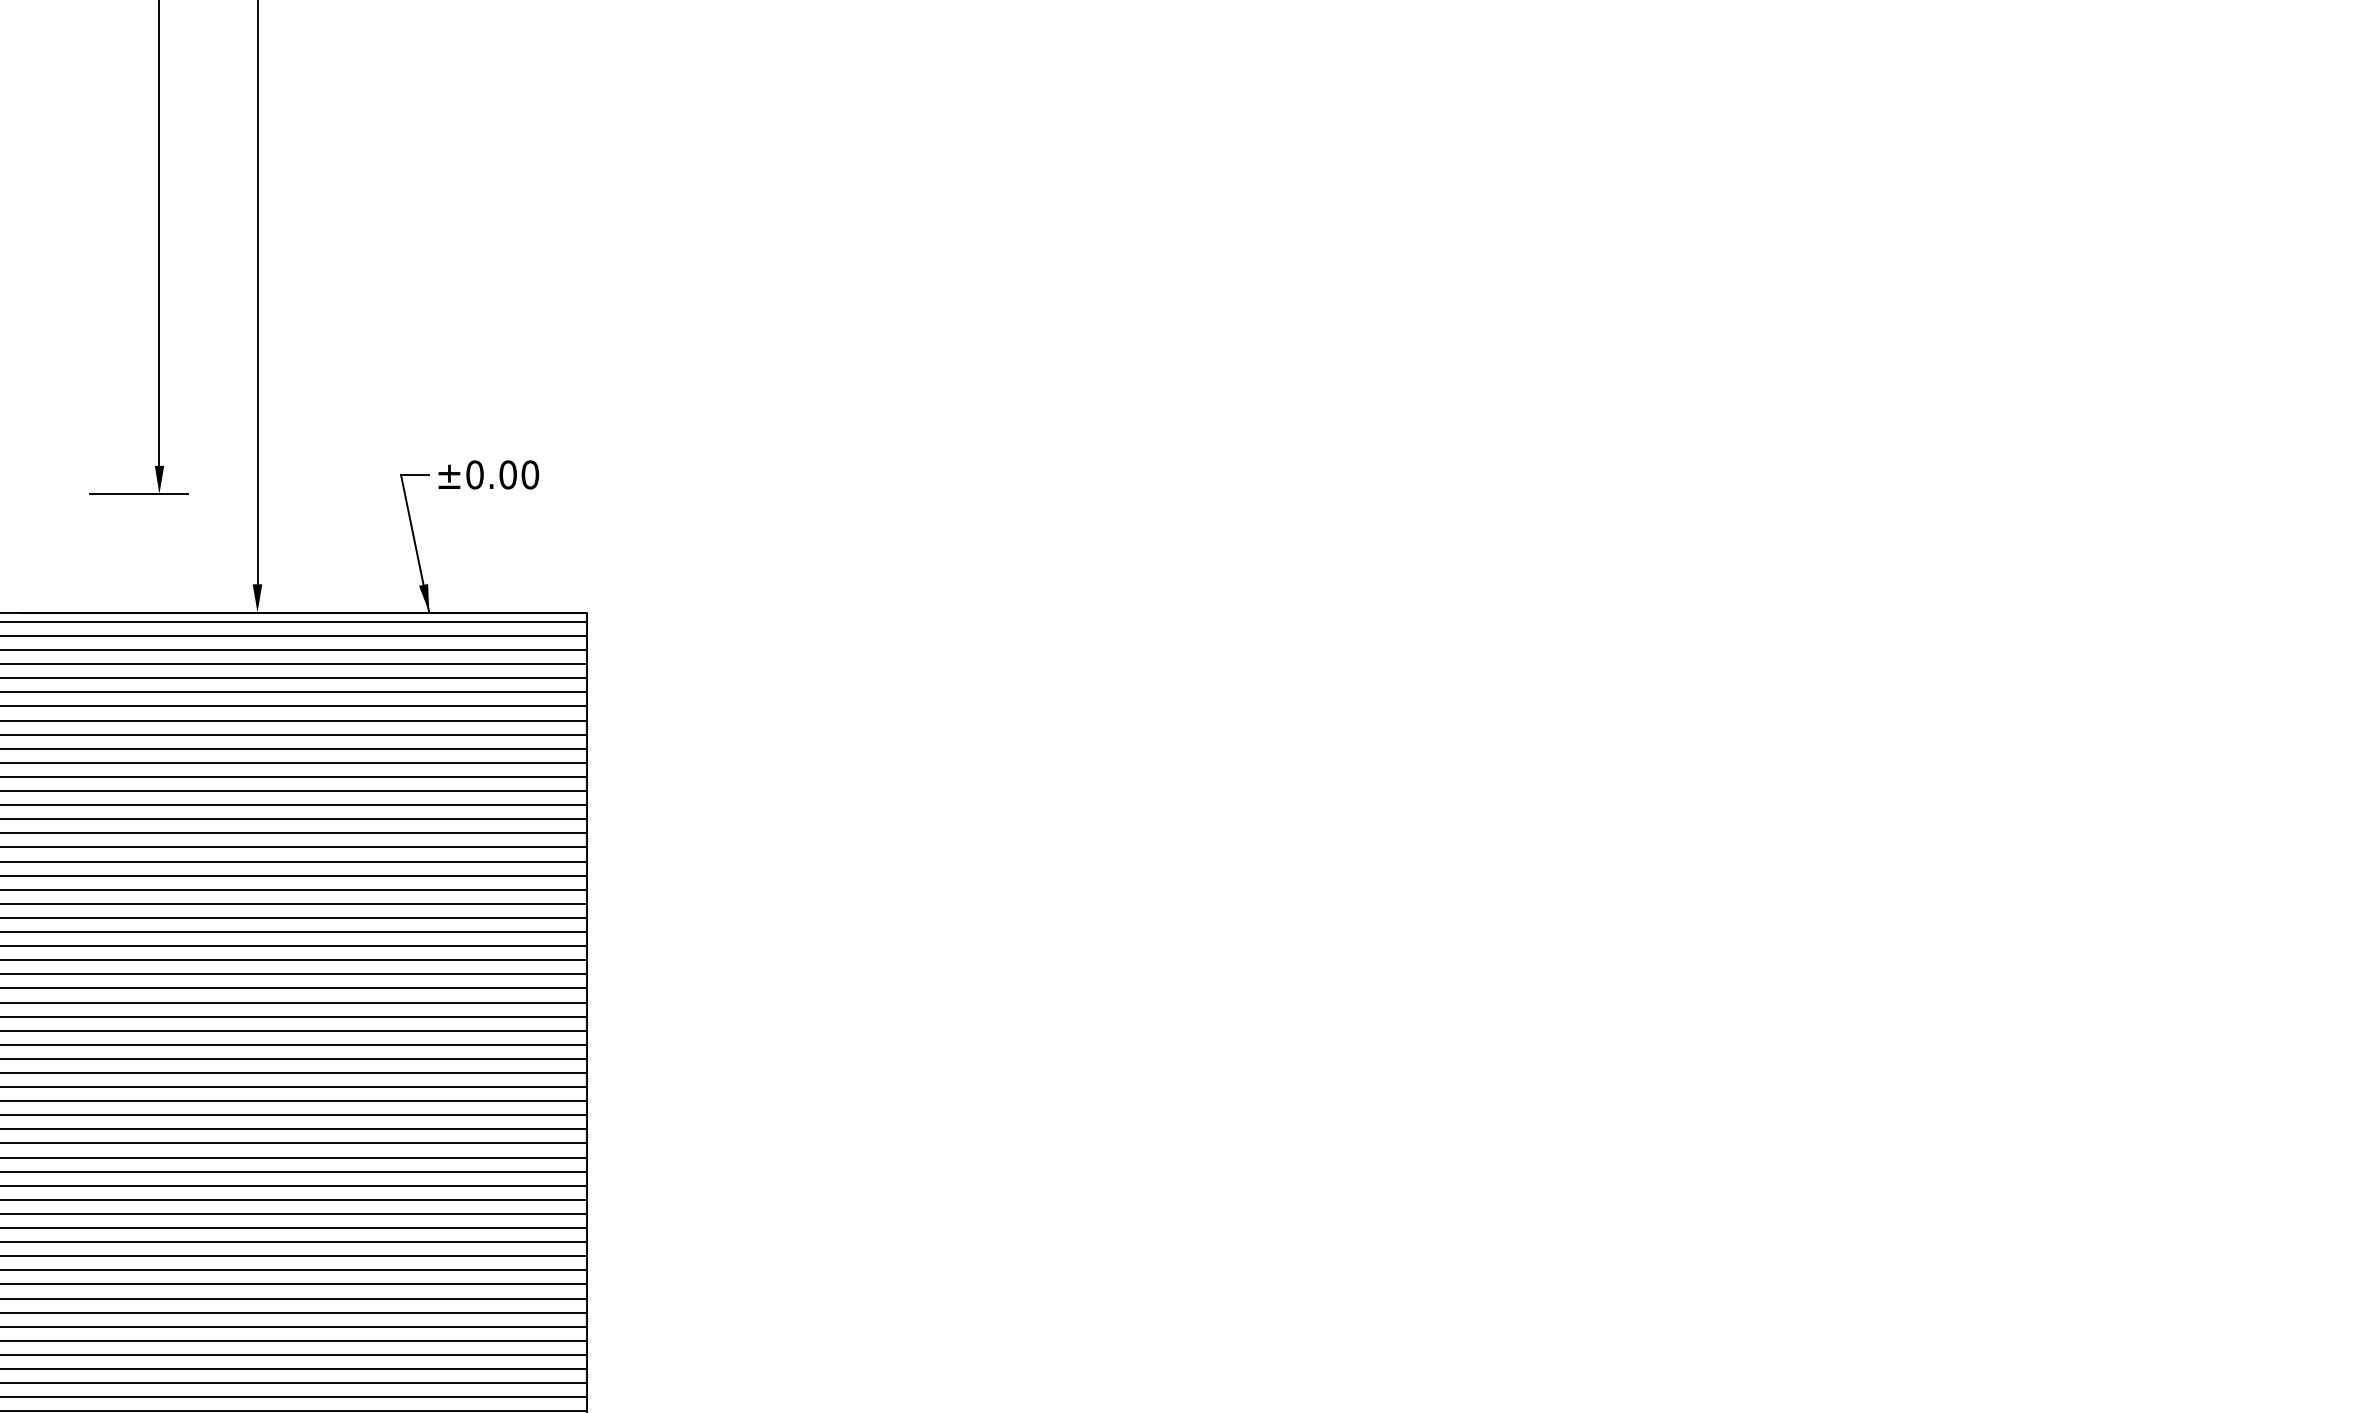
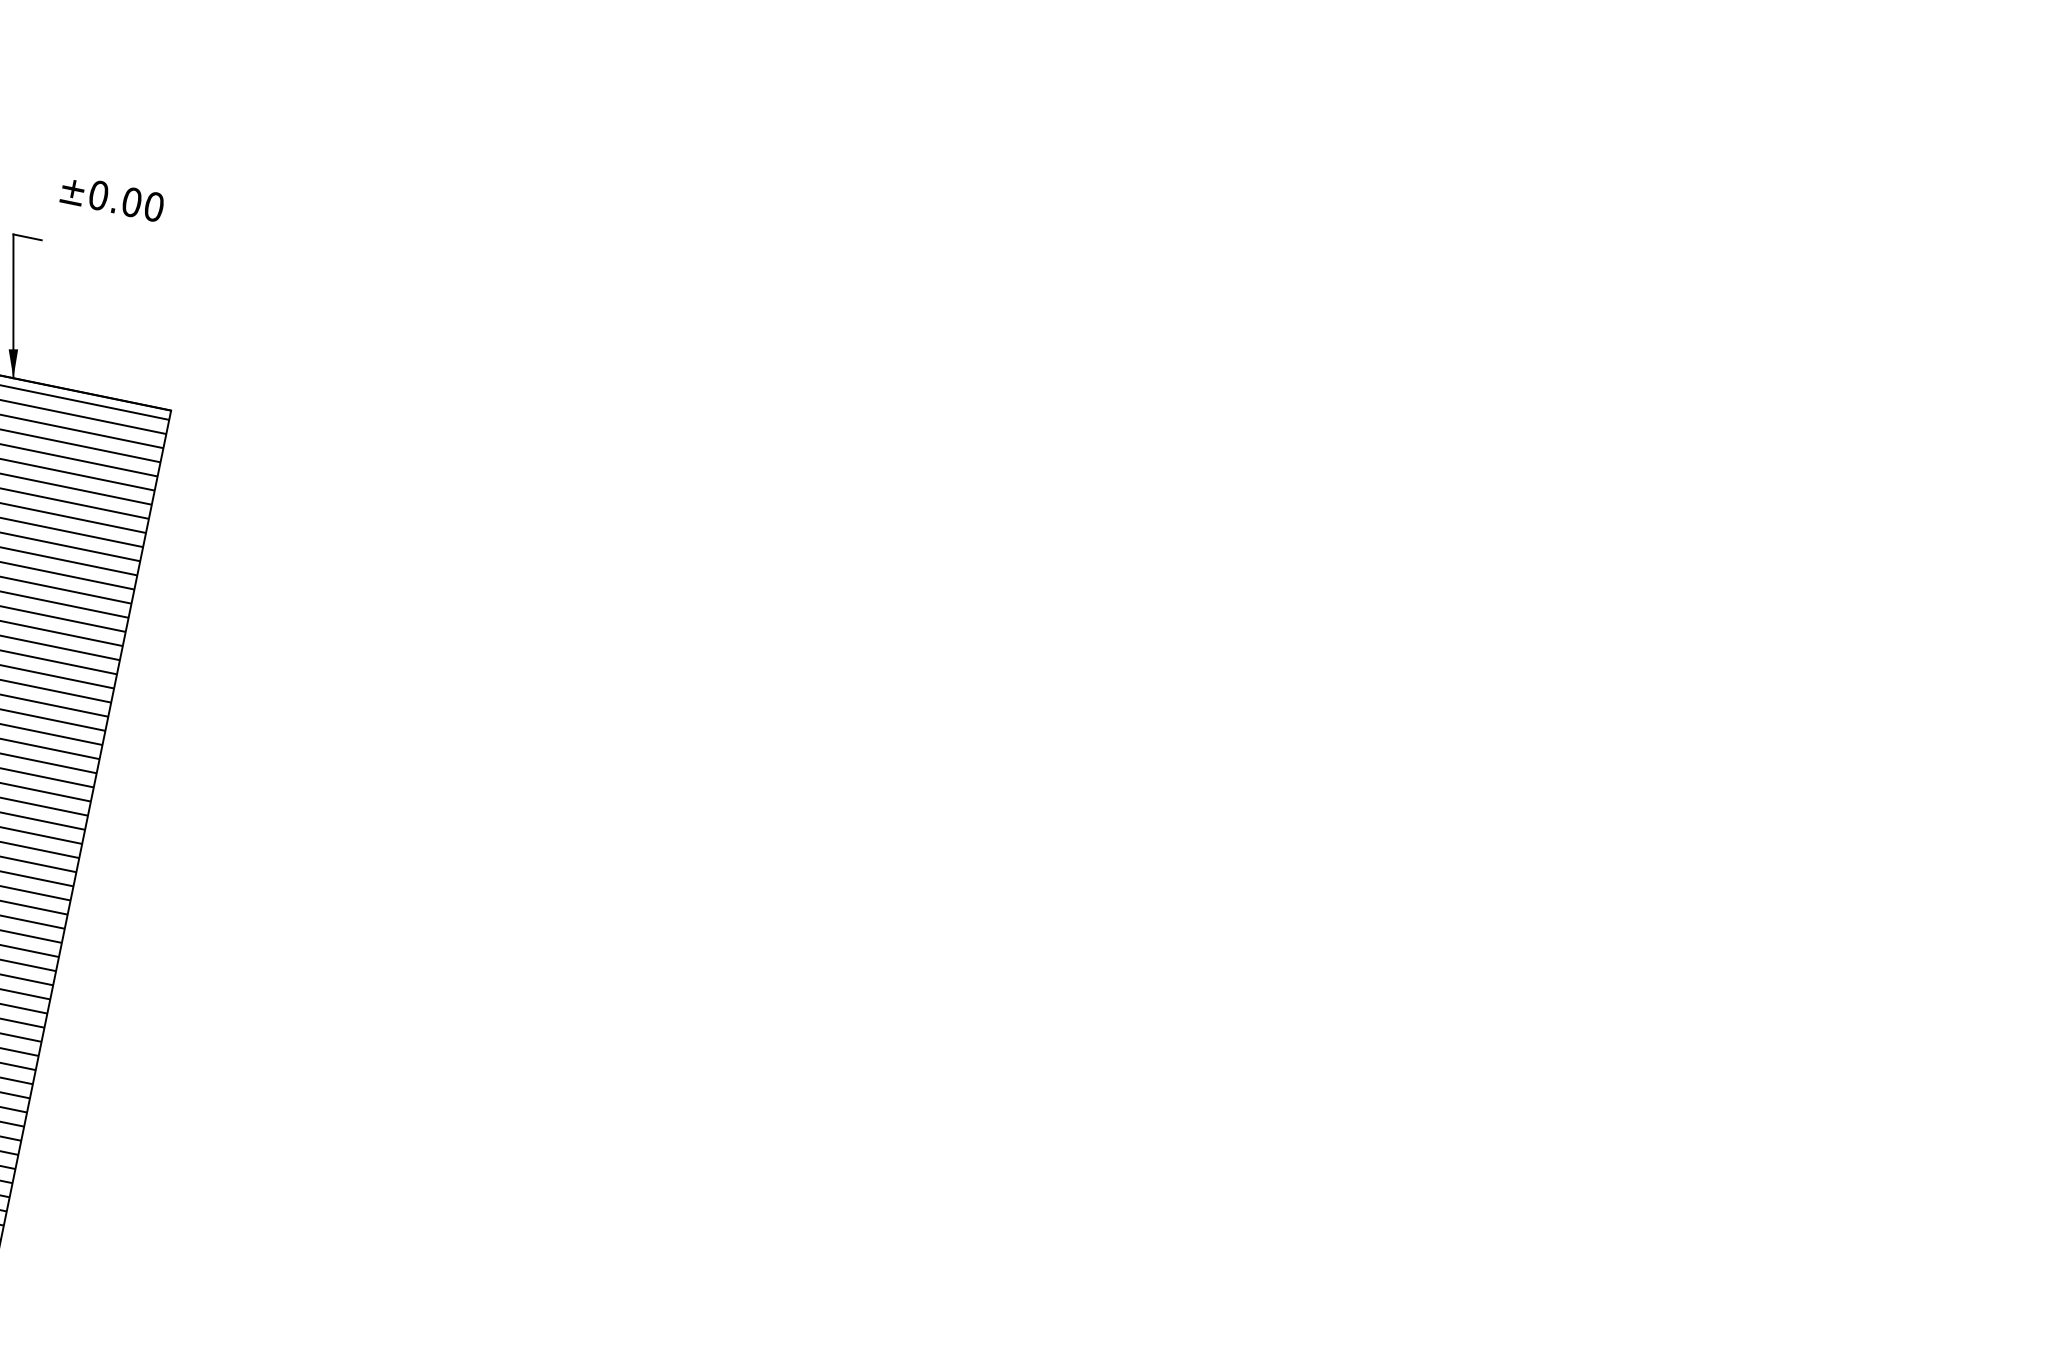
text: (488, 474) -> (112, 197), moved

